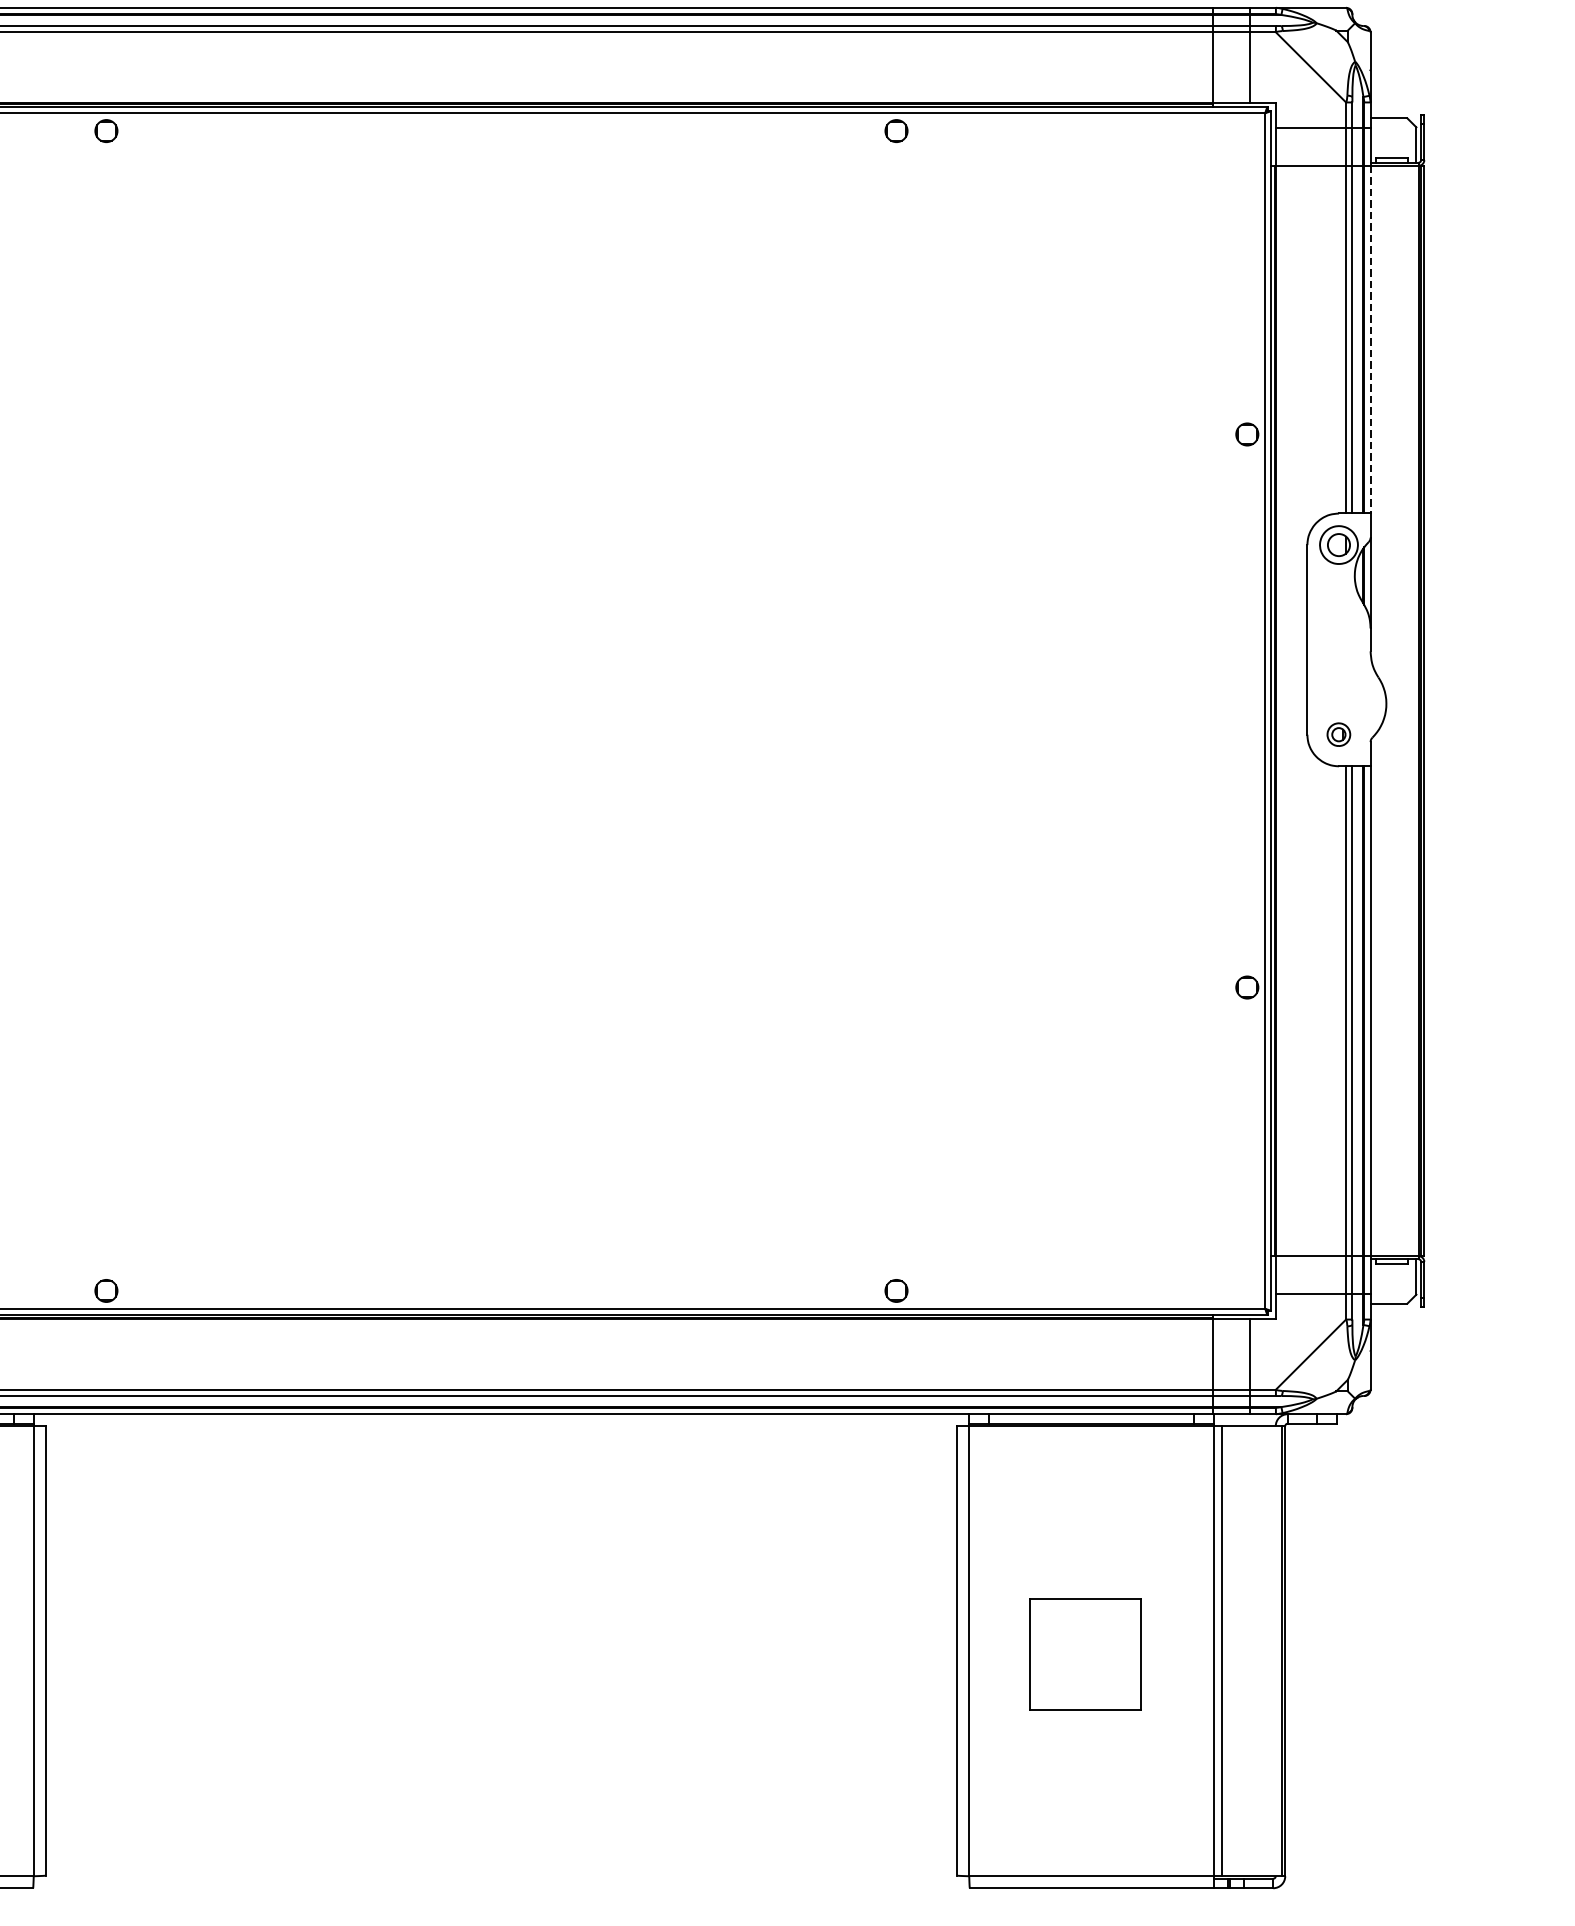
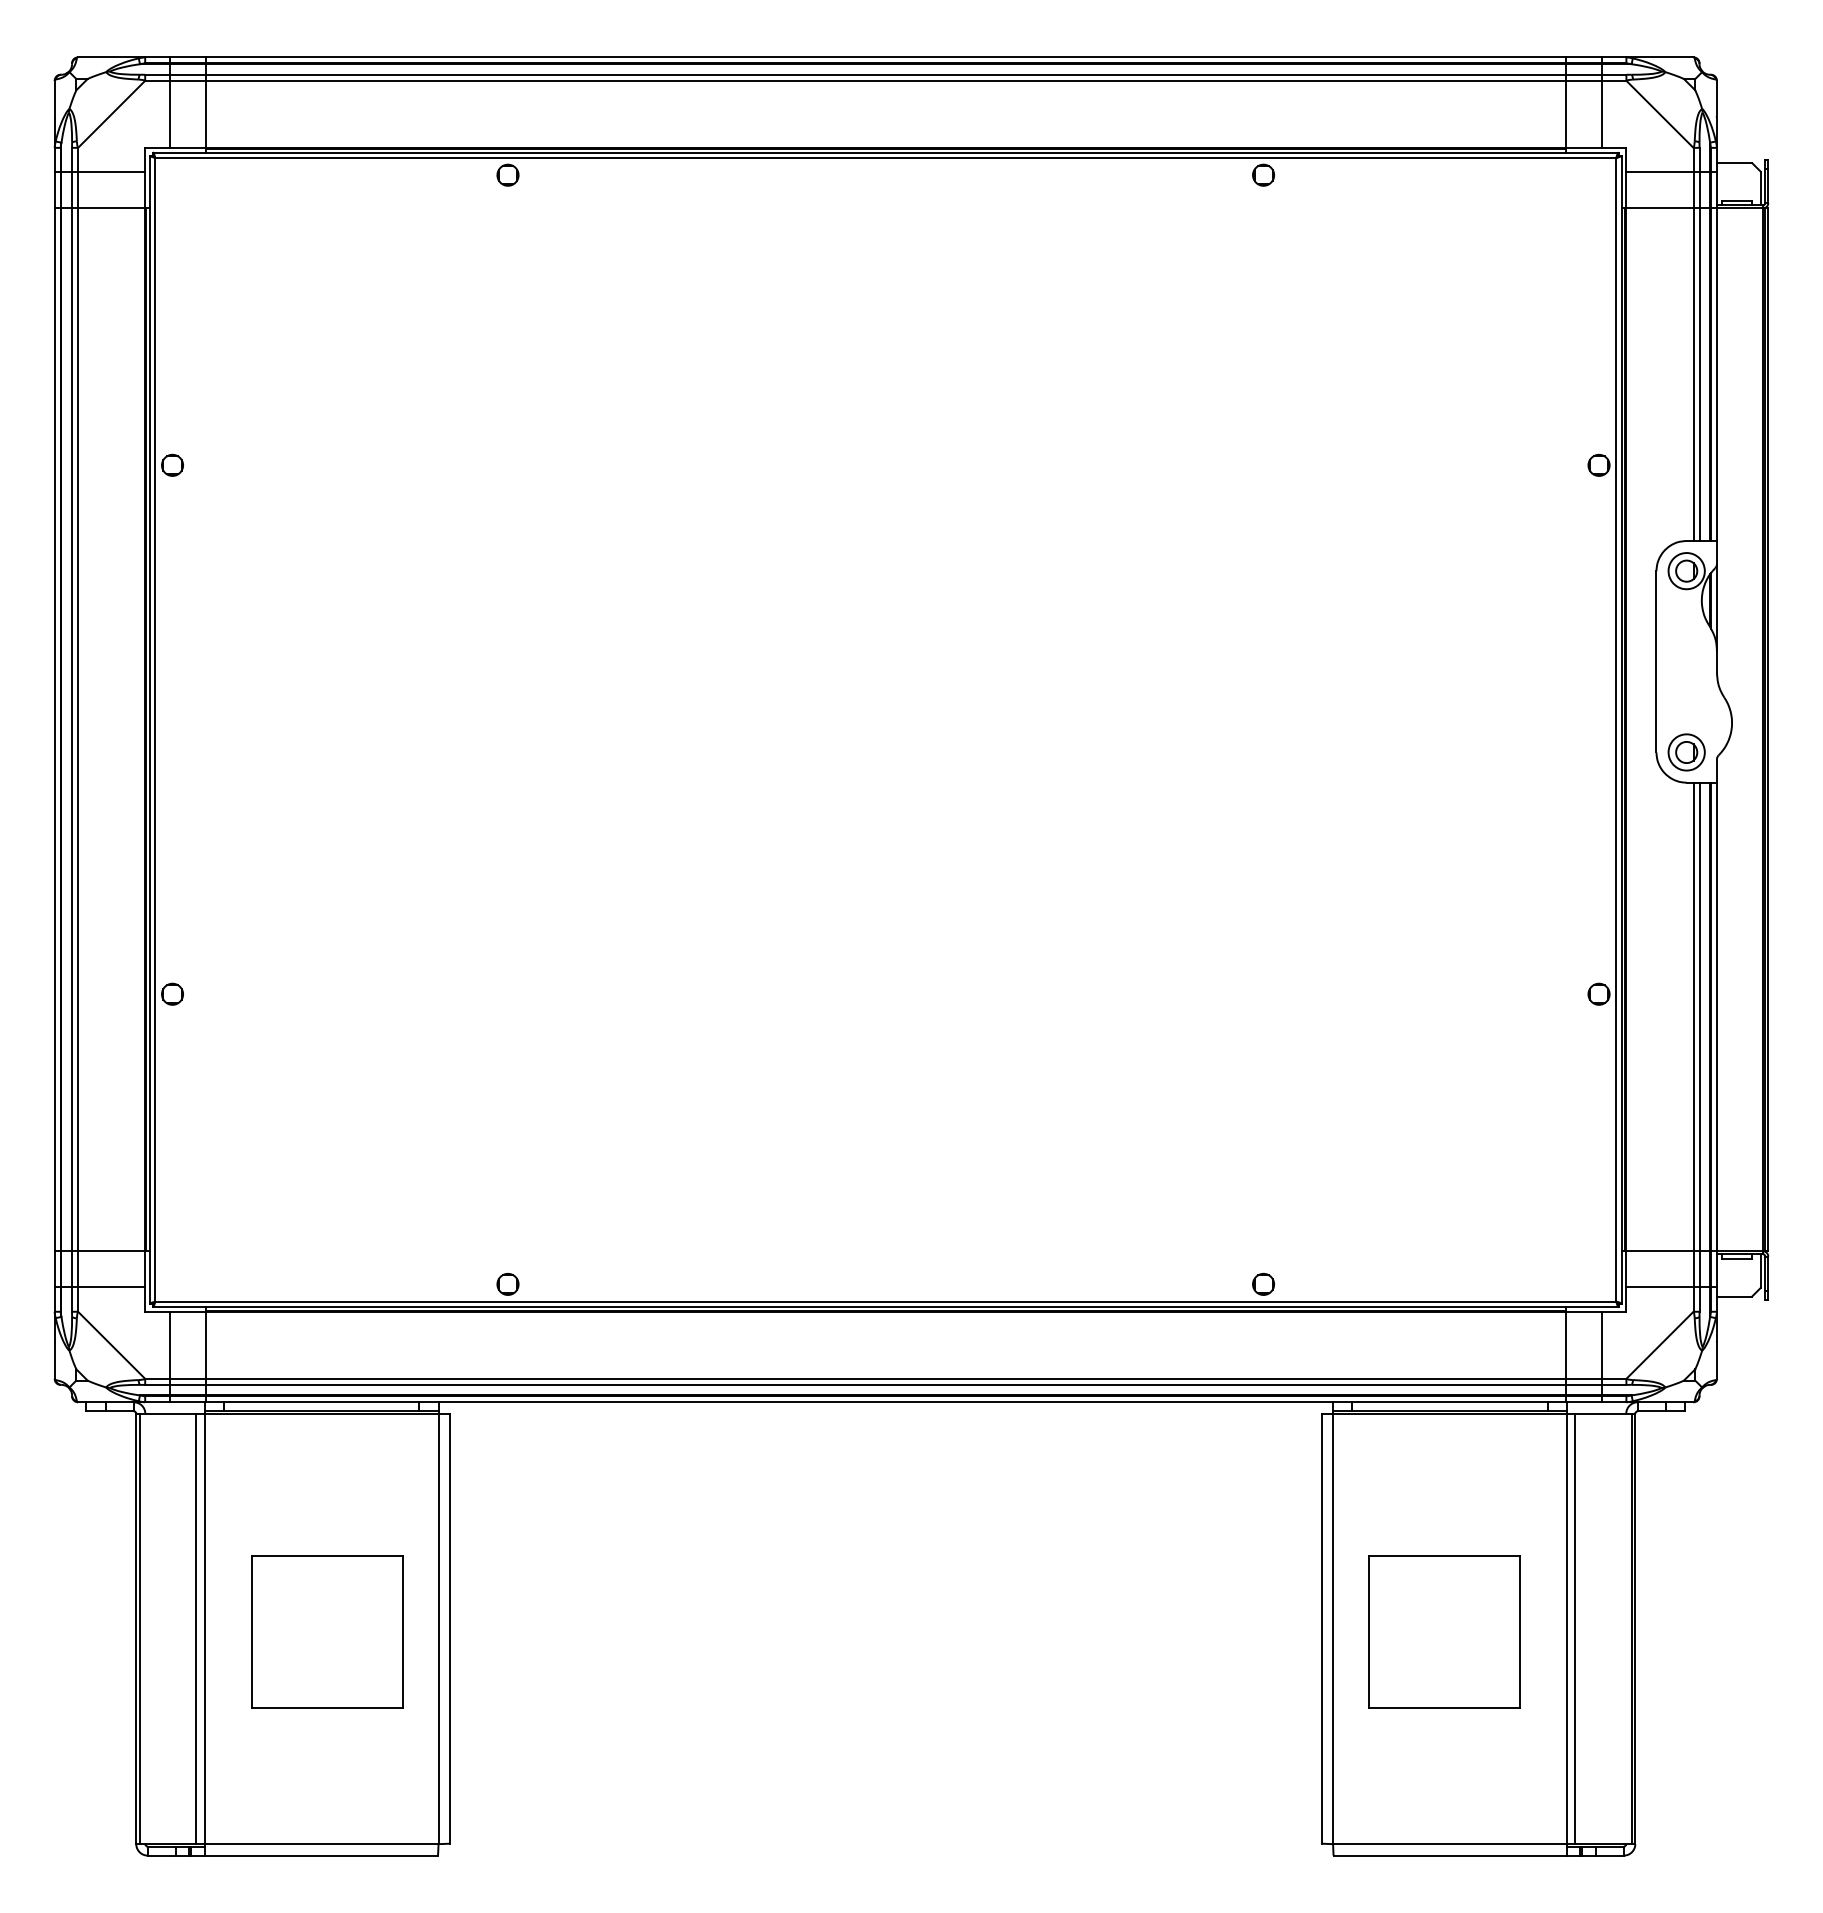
line: (1370, 340) -> (1716, 375), dashed -> solid
part: (1338, 734) -> (1686, 752), size x1.67
part: (1085, 1653) -> (1444, 1631), size x1.43

